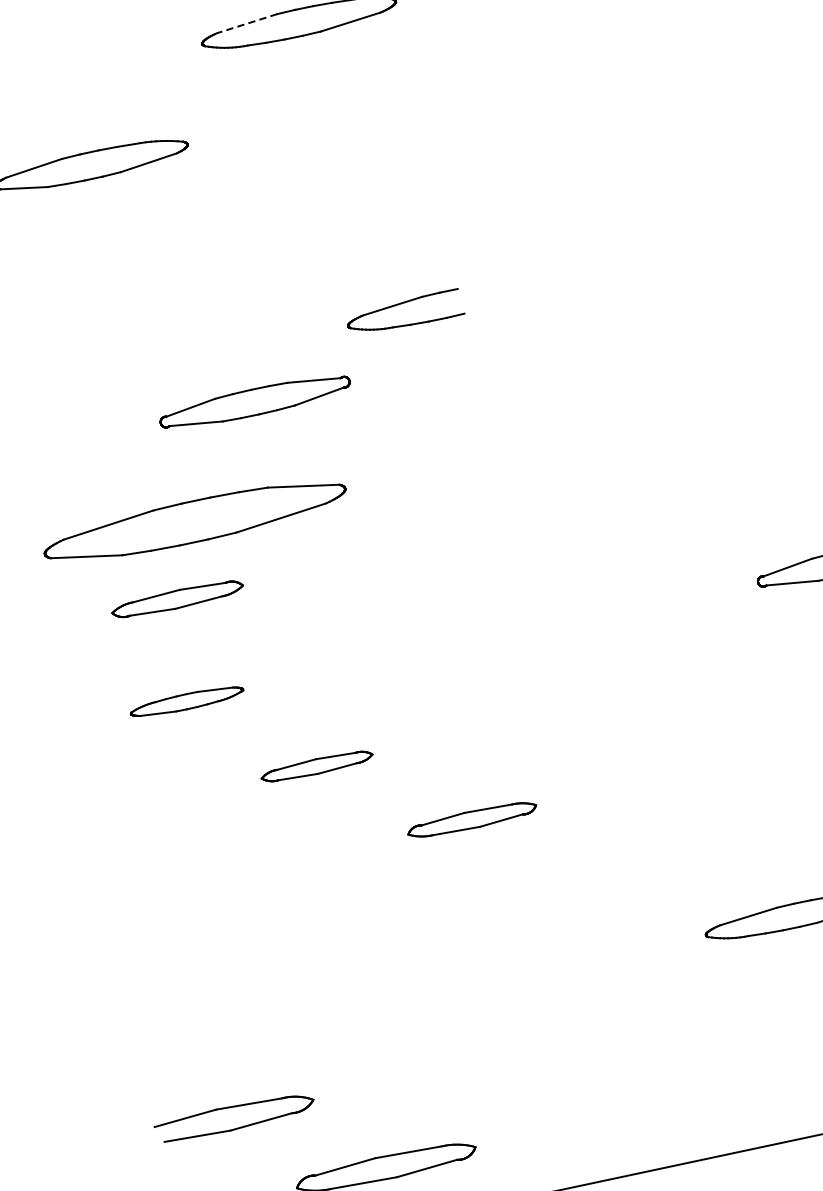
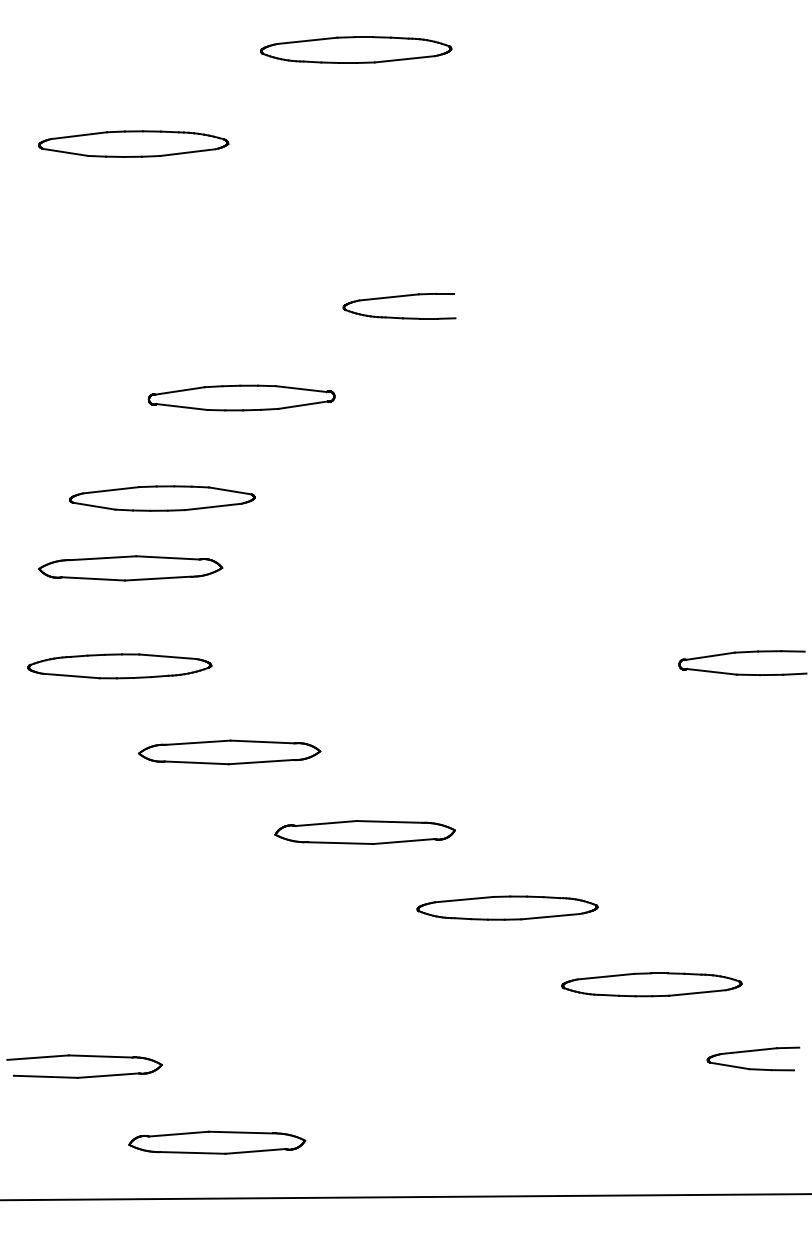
line: (246, 23) -> (306, 40), dashed -> solid
part: (402, 304) -> (399, 297), moved
part: (195, 521) -> (162, 498), size x0.62
part: (177, 599) -> (130, 568), size x1.43
part: (186, 701) -> (119, 666), size x1.67
part: (317, 766) -> (229, 752), size x1.67
part: (471, 820) -> (364, 832), size x1.43
part: (633, 866) -> (507, 907), added

